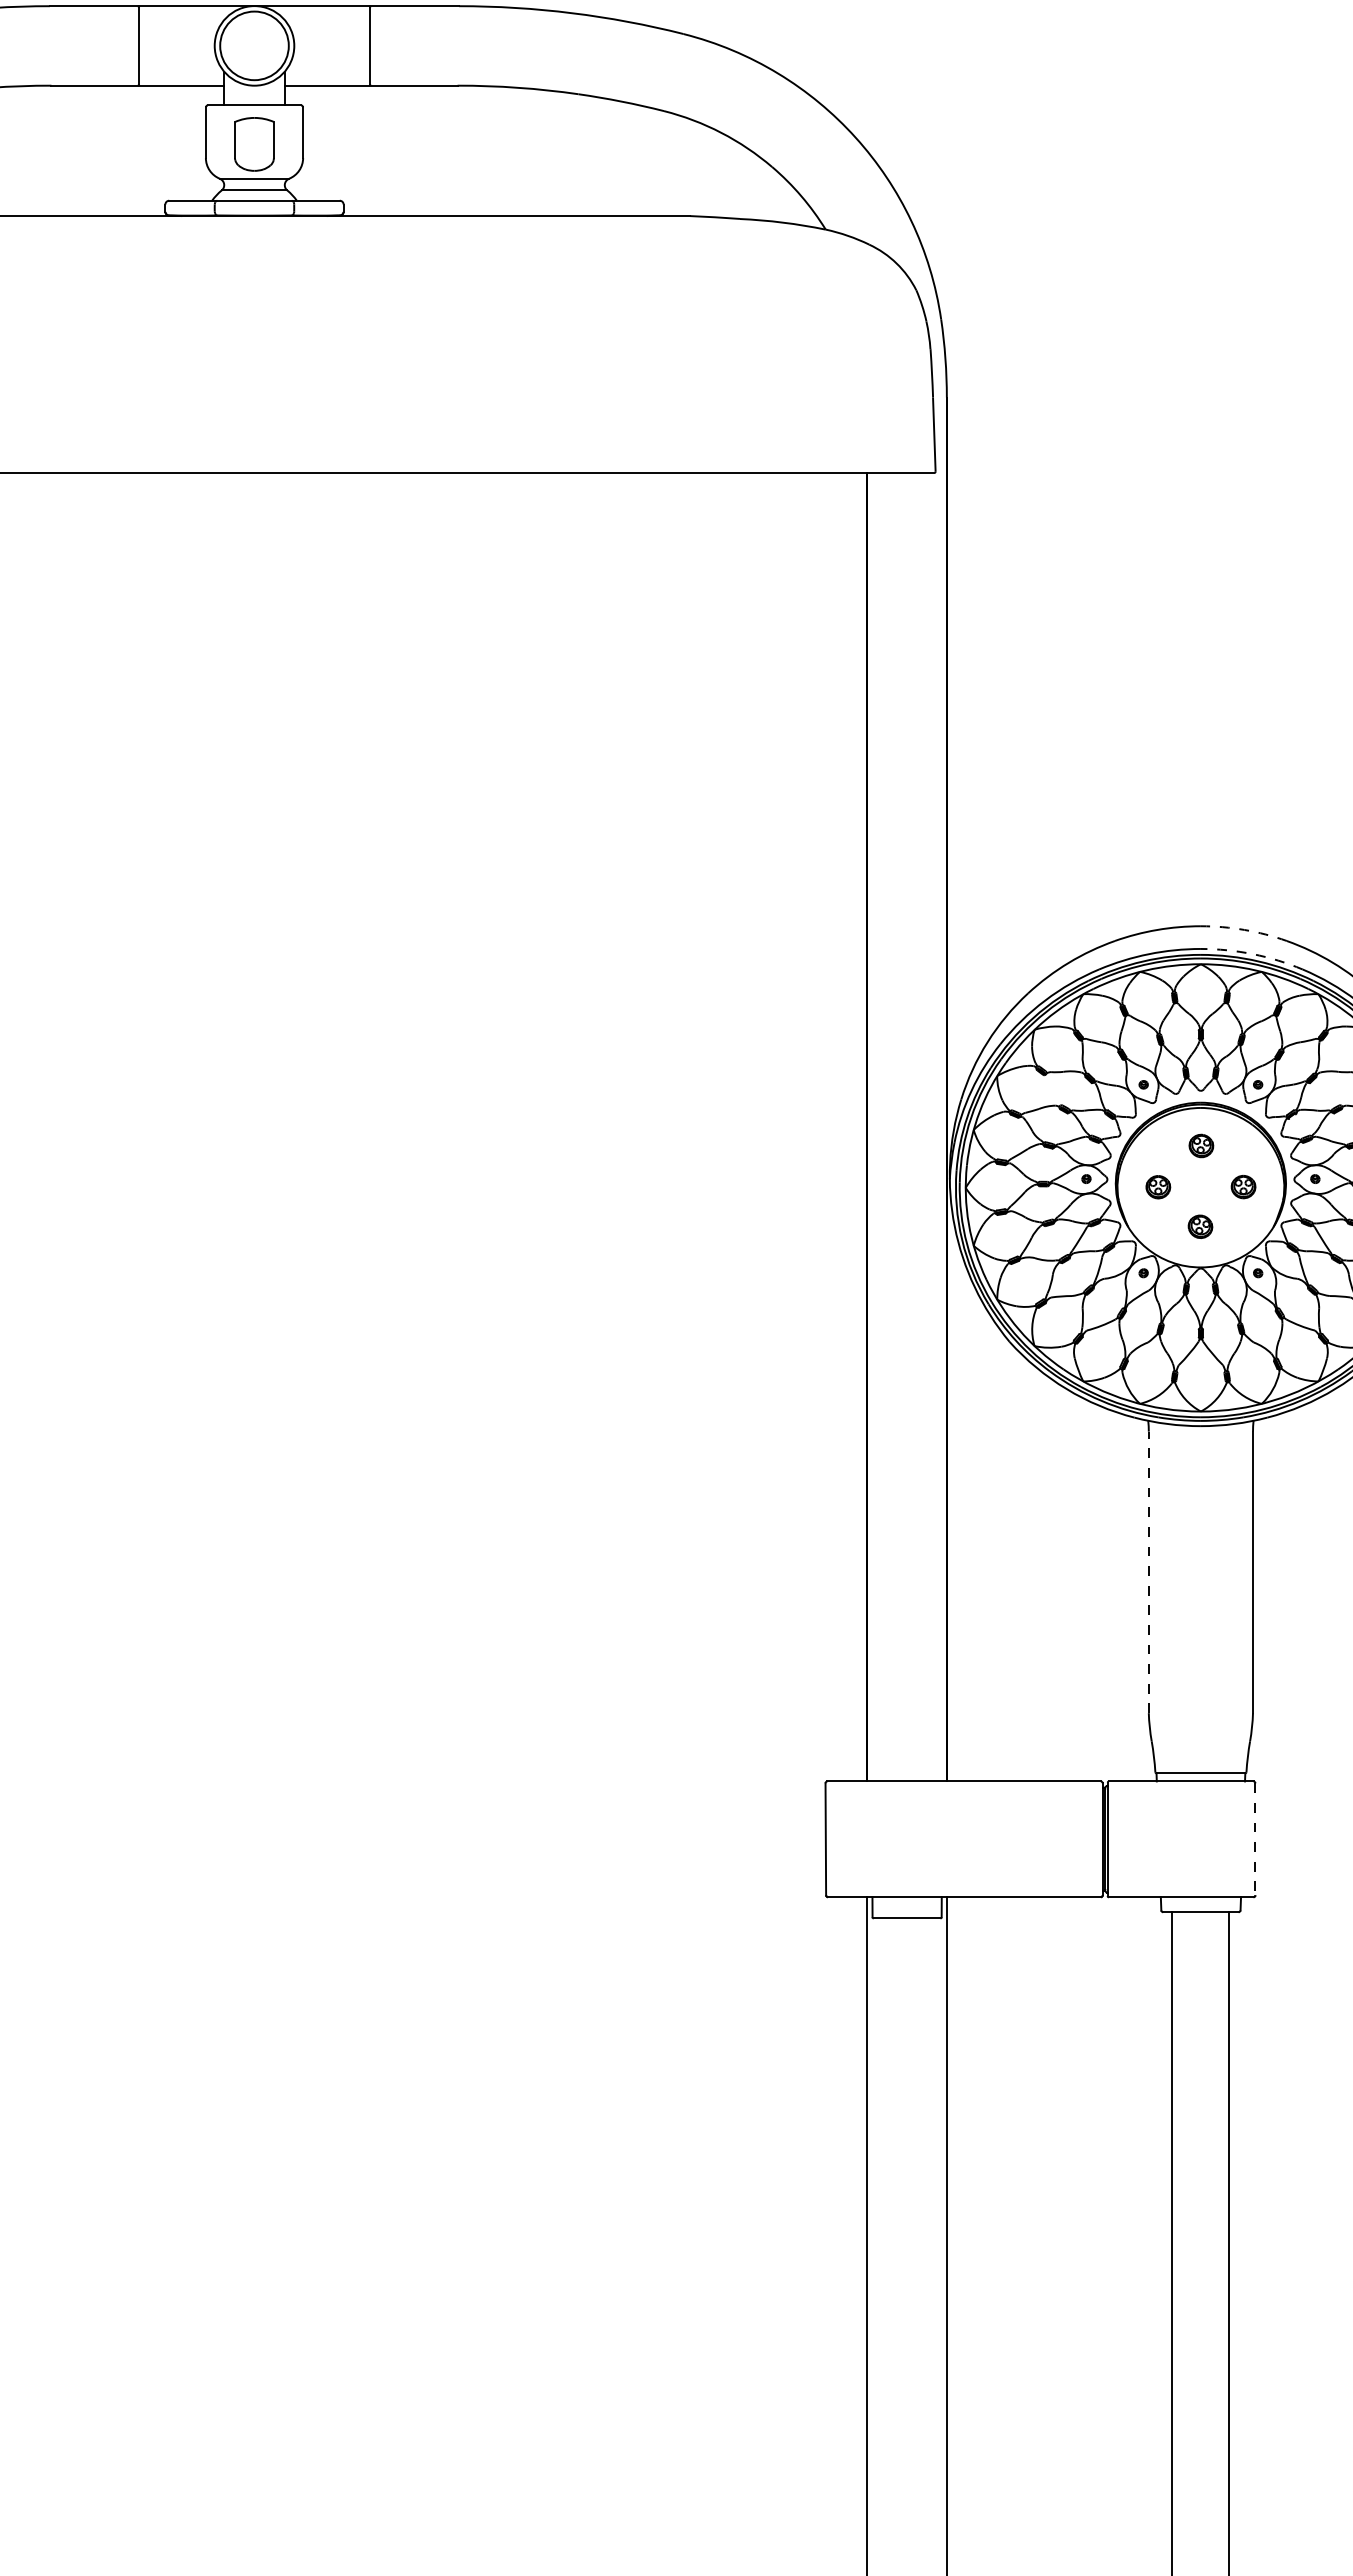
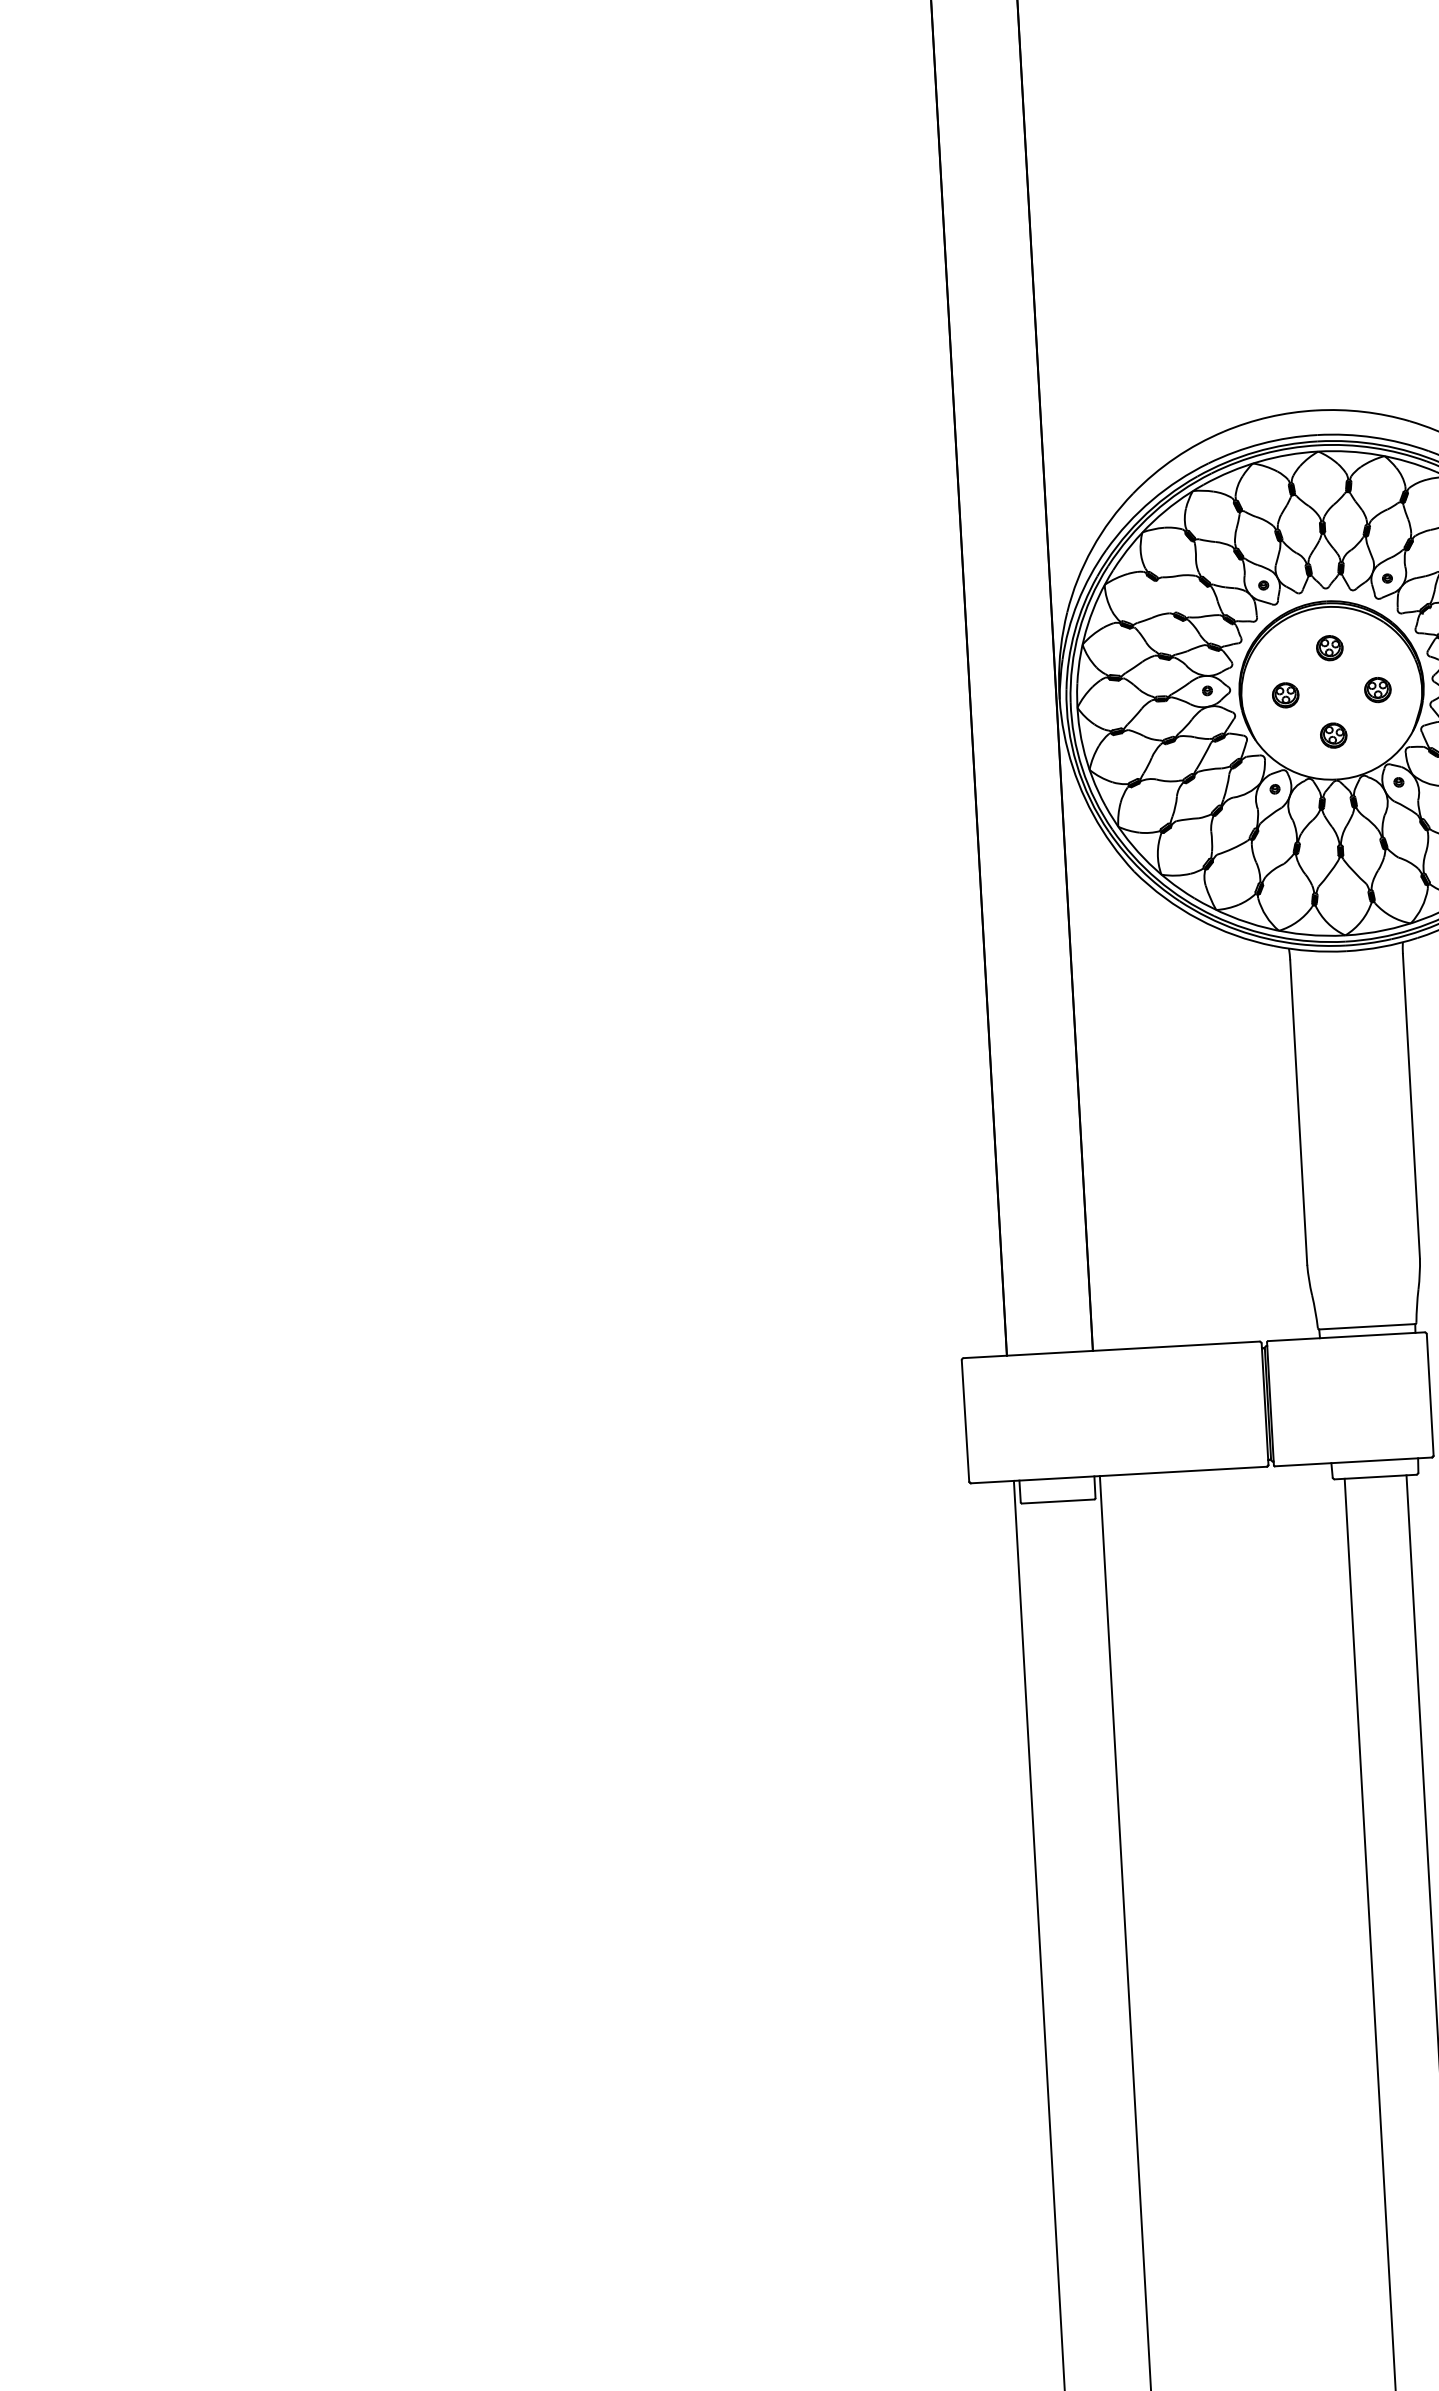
arc: (1244, 929) -> (1363, 411), dashed -> solid
arc: (1252, 954) -> (1373, 437), dashed -> solid
line: (1148, 1572) -> (1298, 1112), dashed -> solid
line: (1255, 1839) -> (1430, 1395), dashed -> solid

